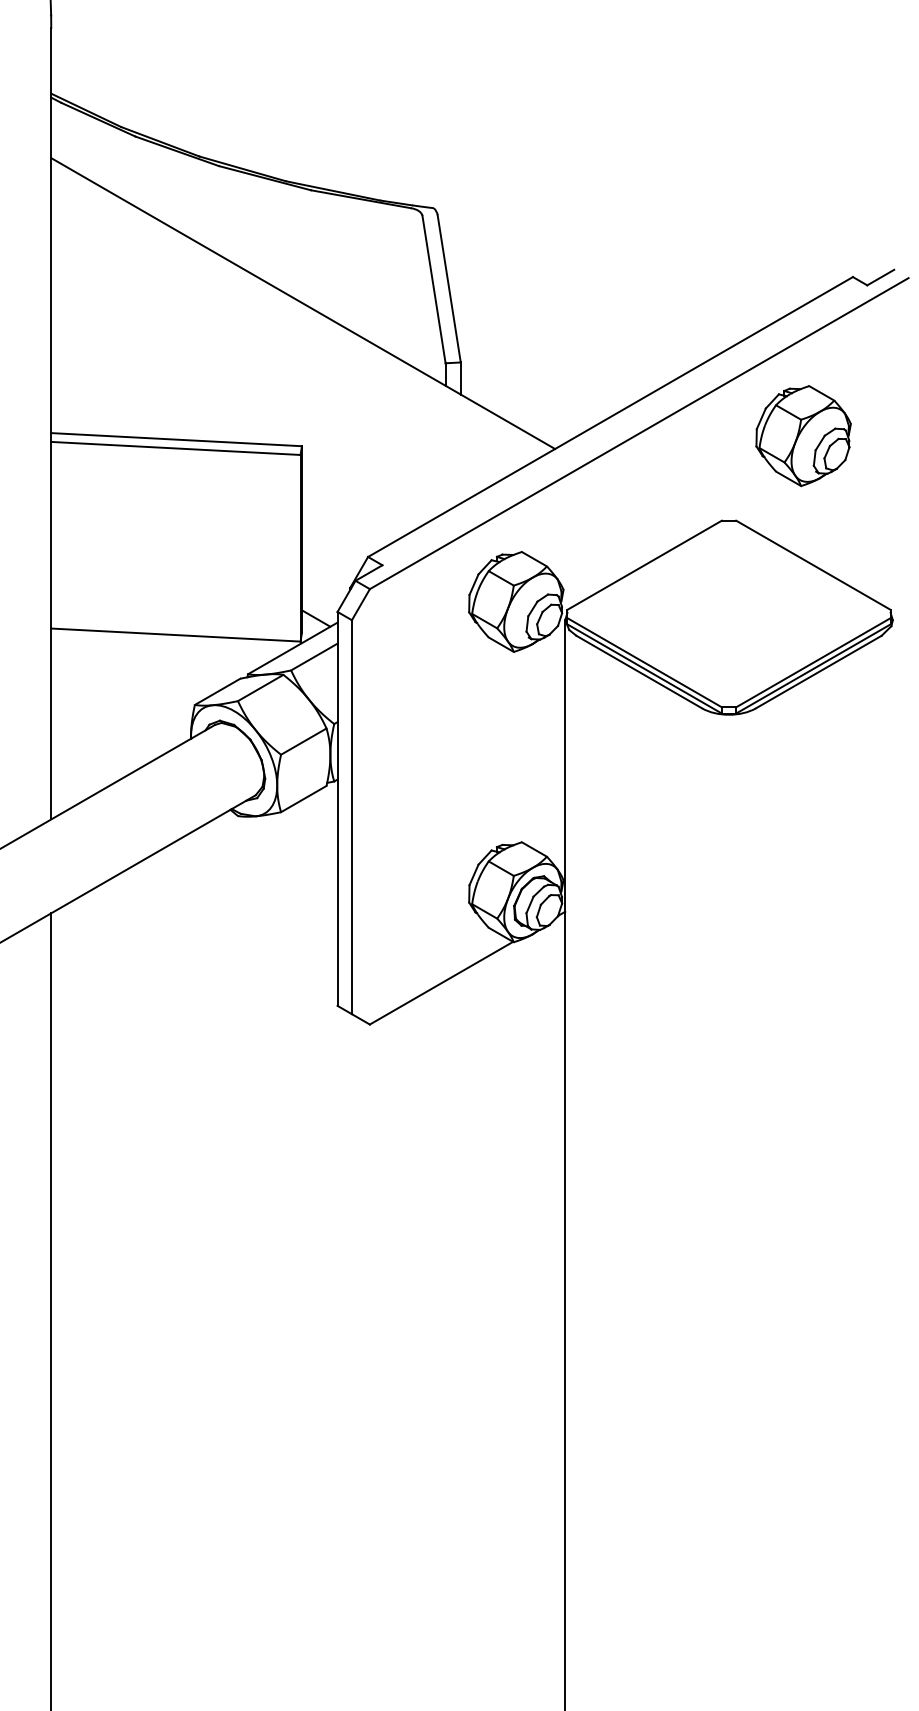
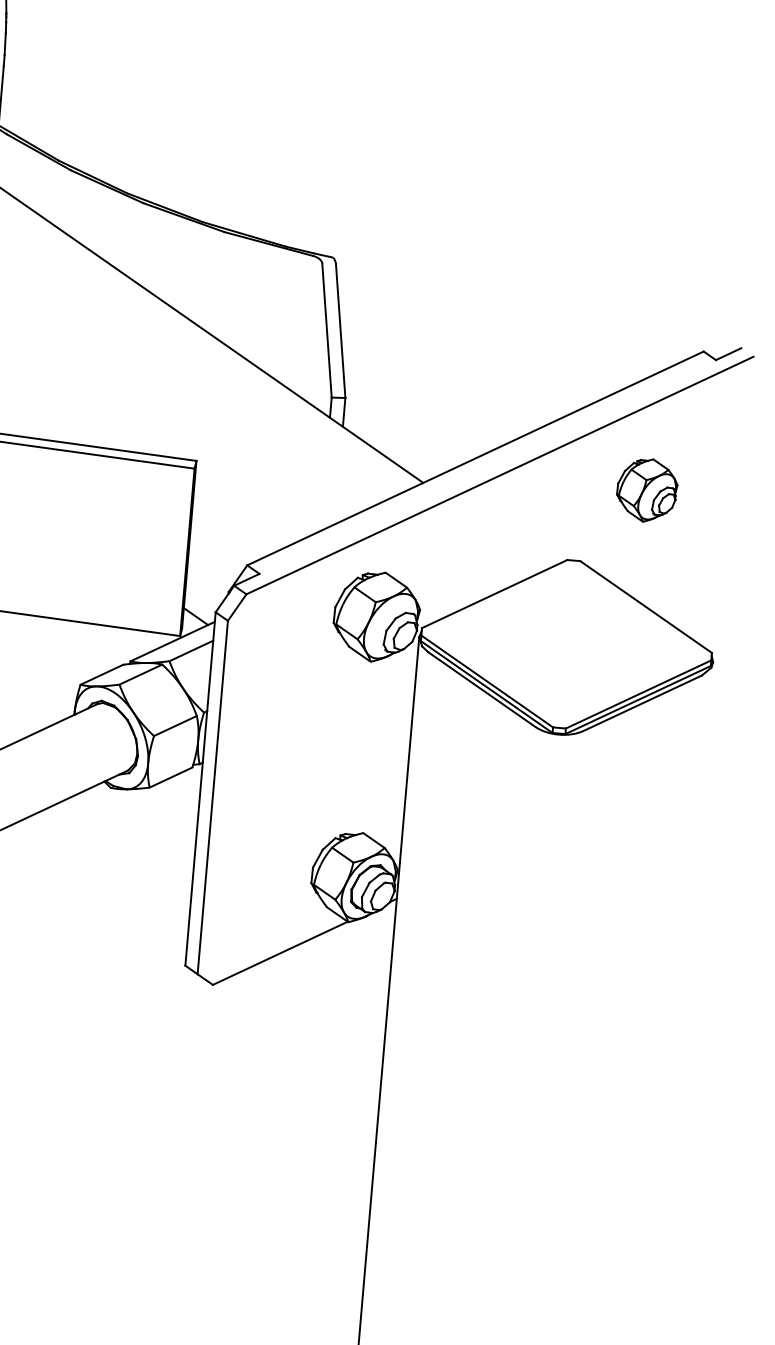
part: (803, 436) -> (647, 490), size x0.7

